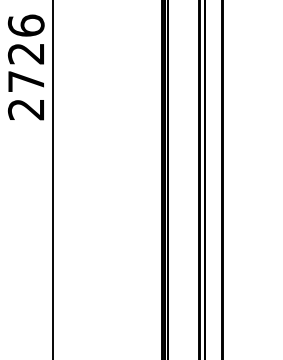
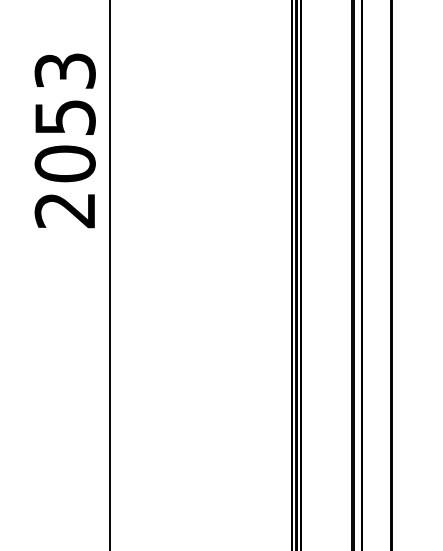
text: (25, 53) -> (63, 117), 2726 -> 2053

